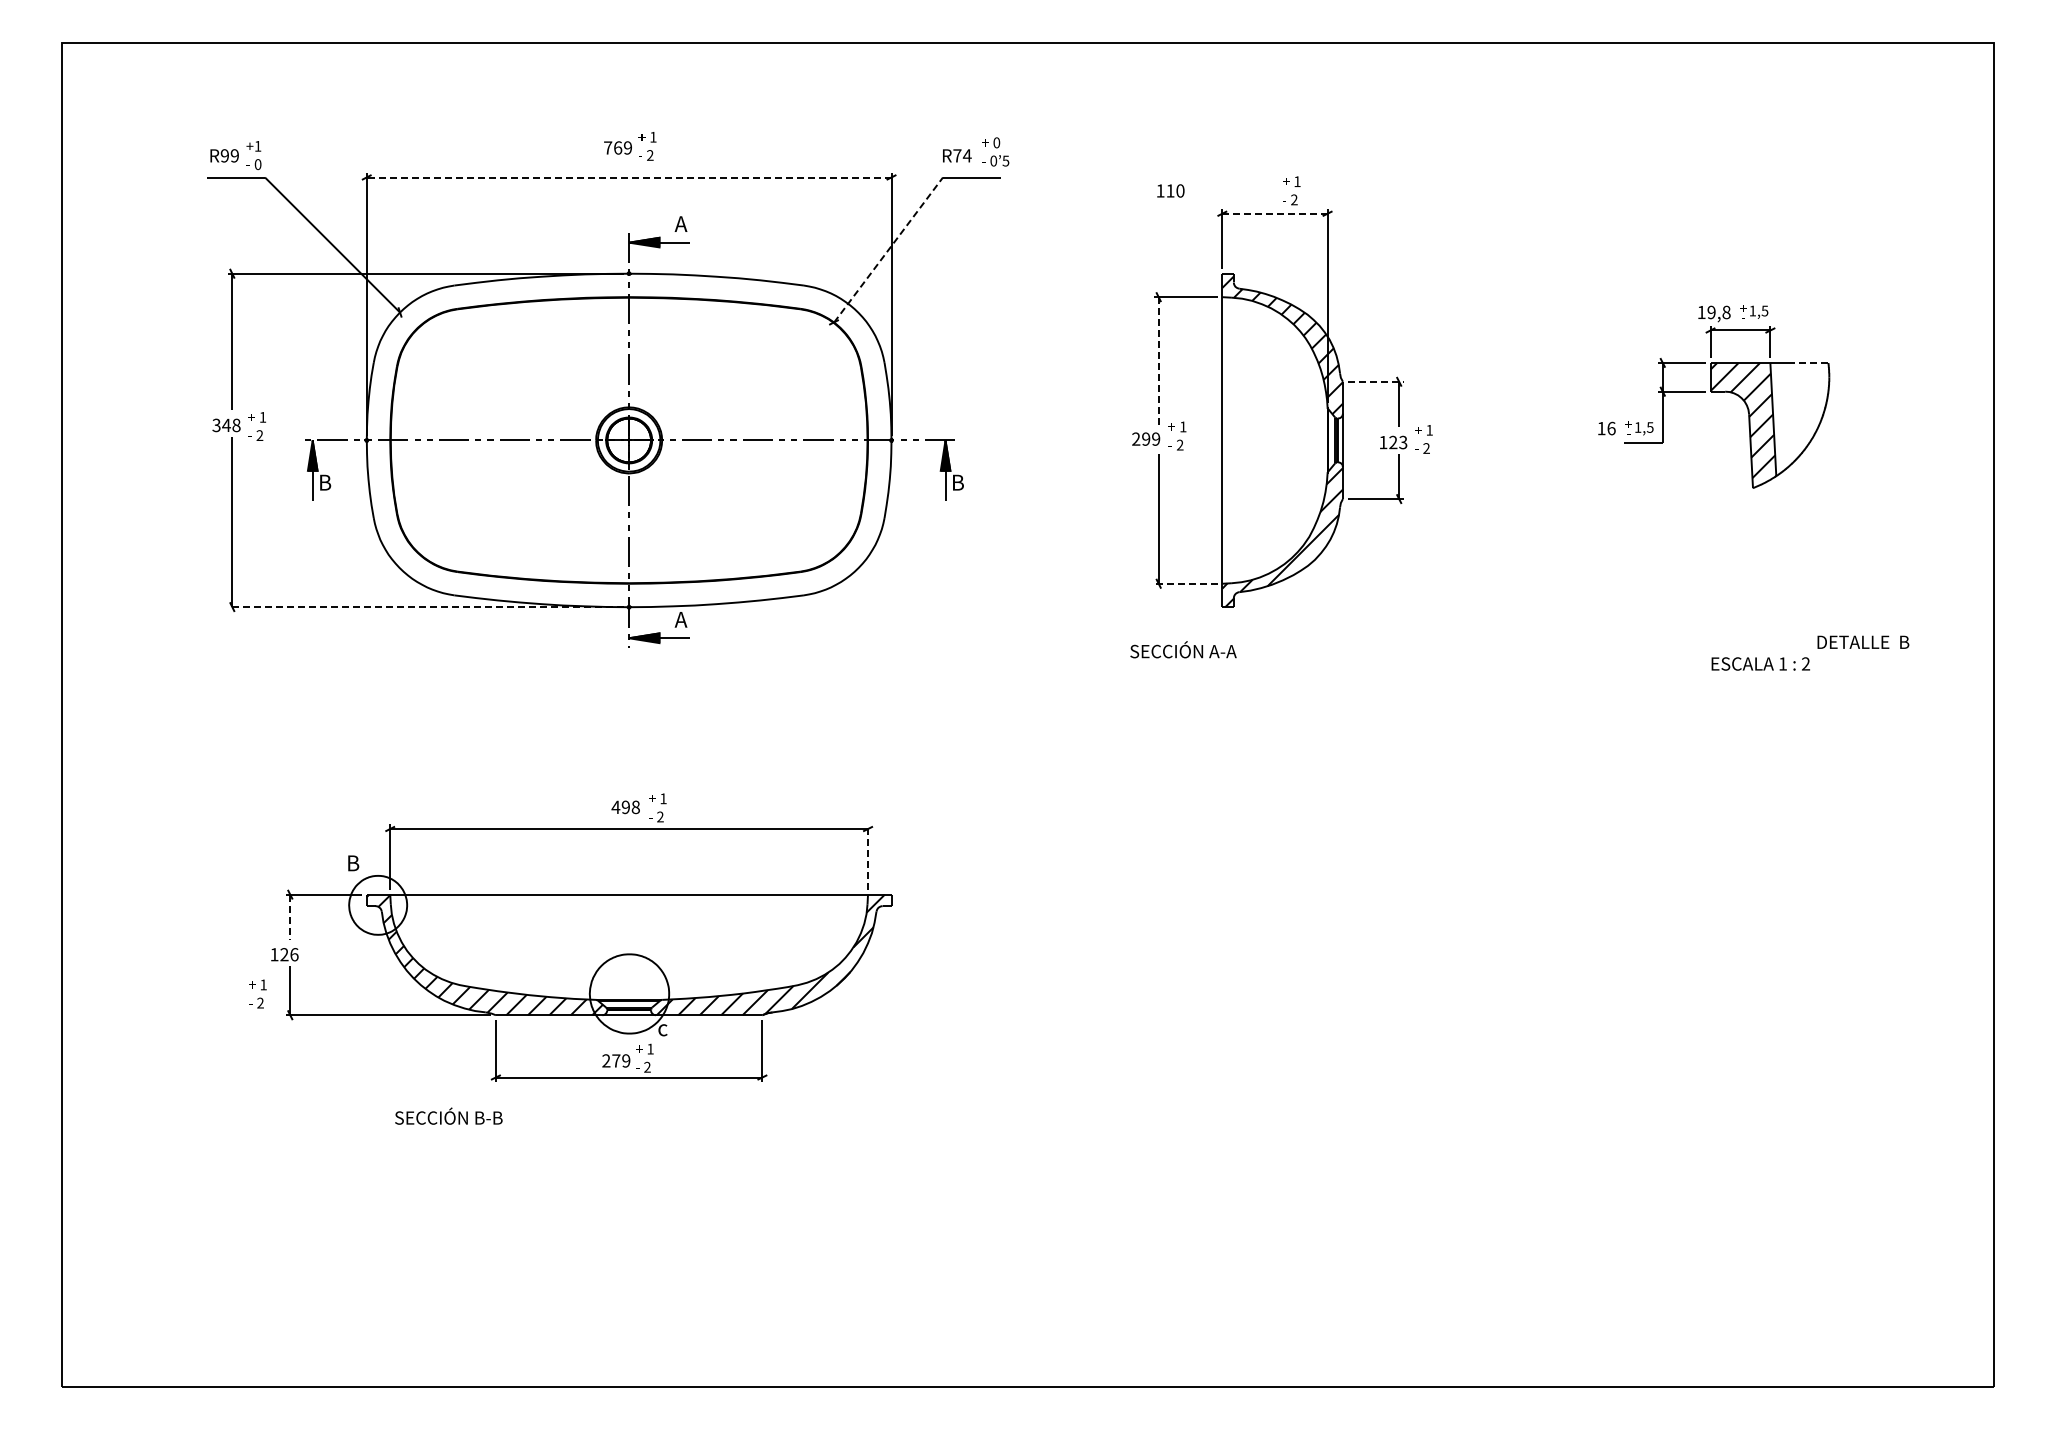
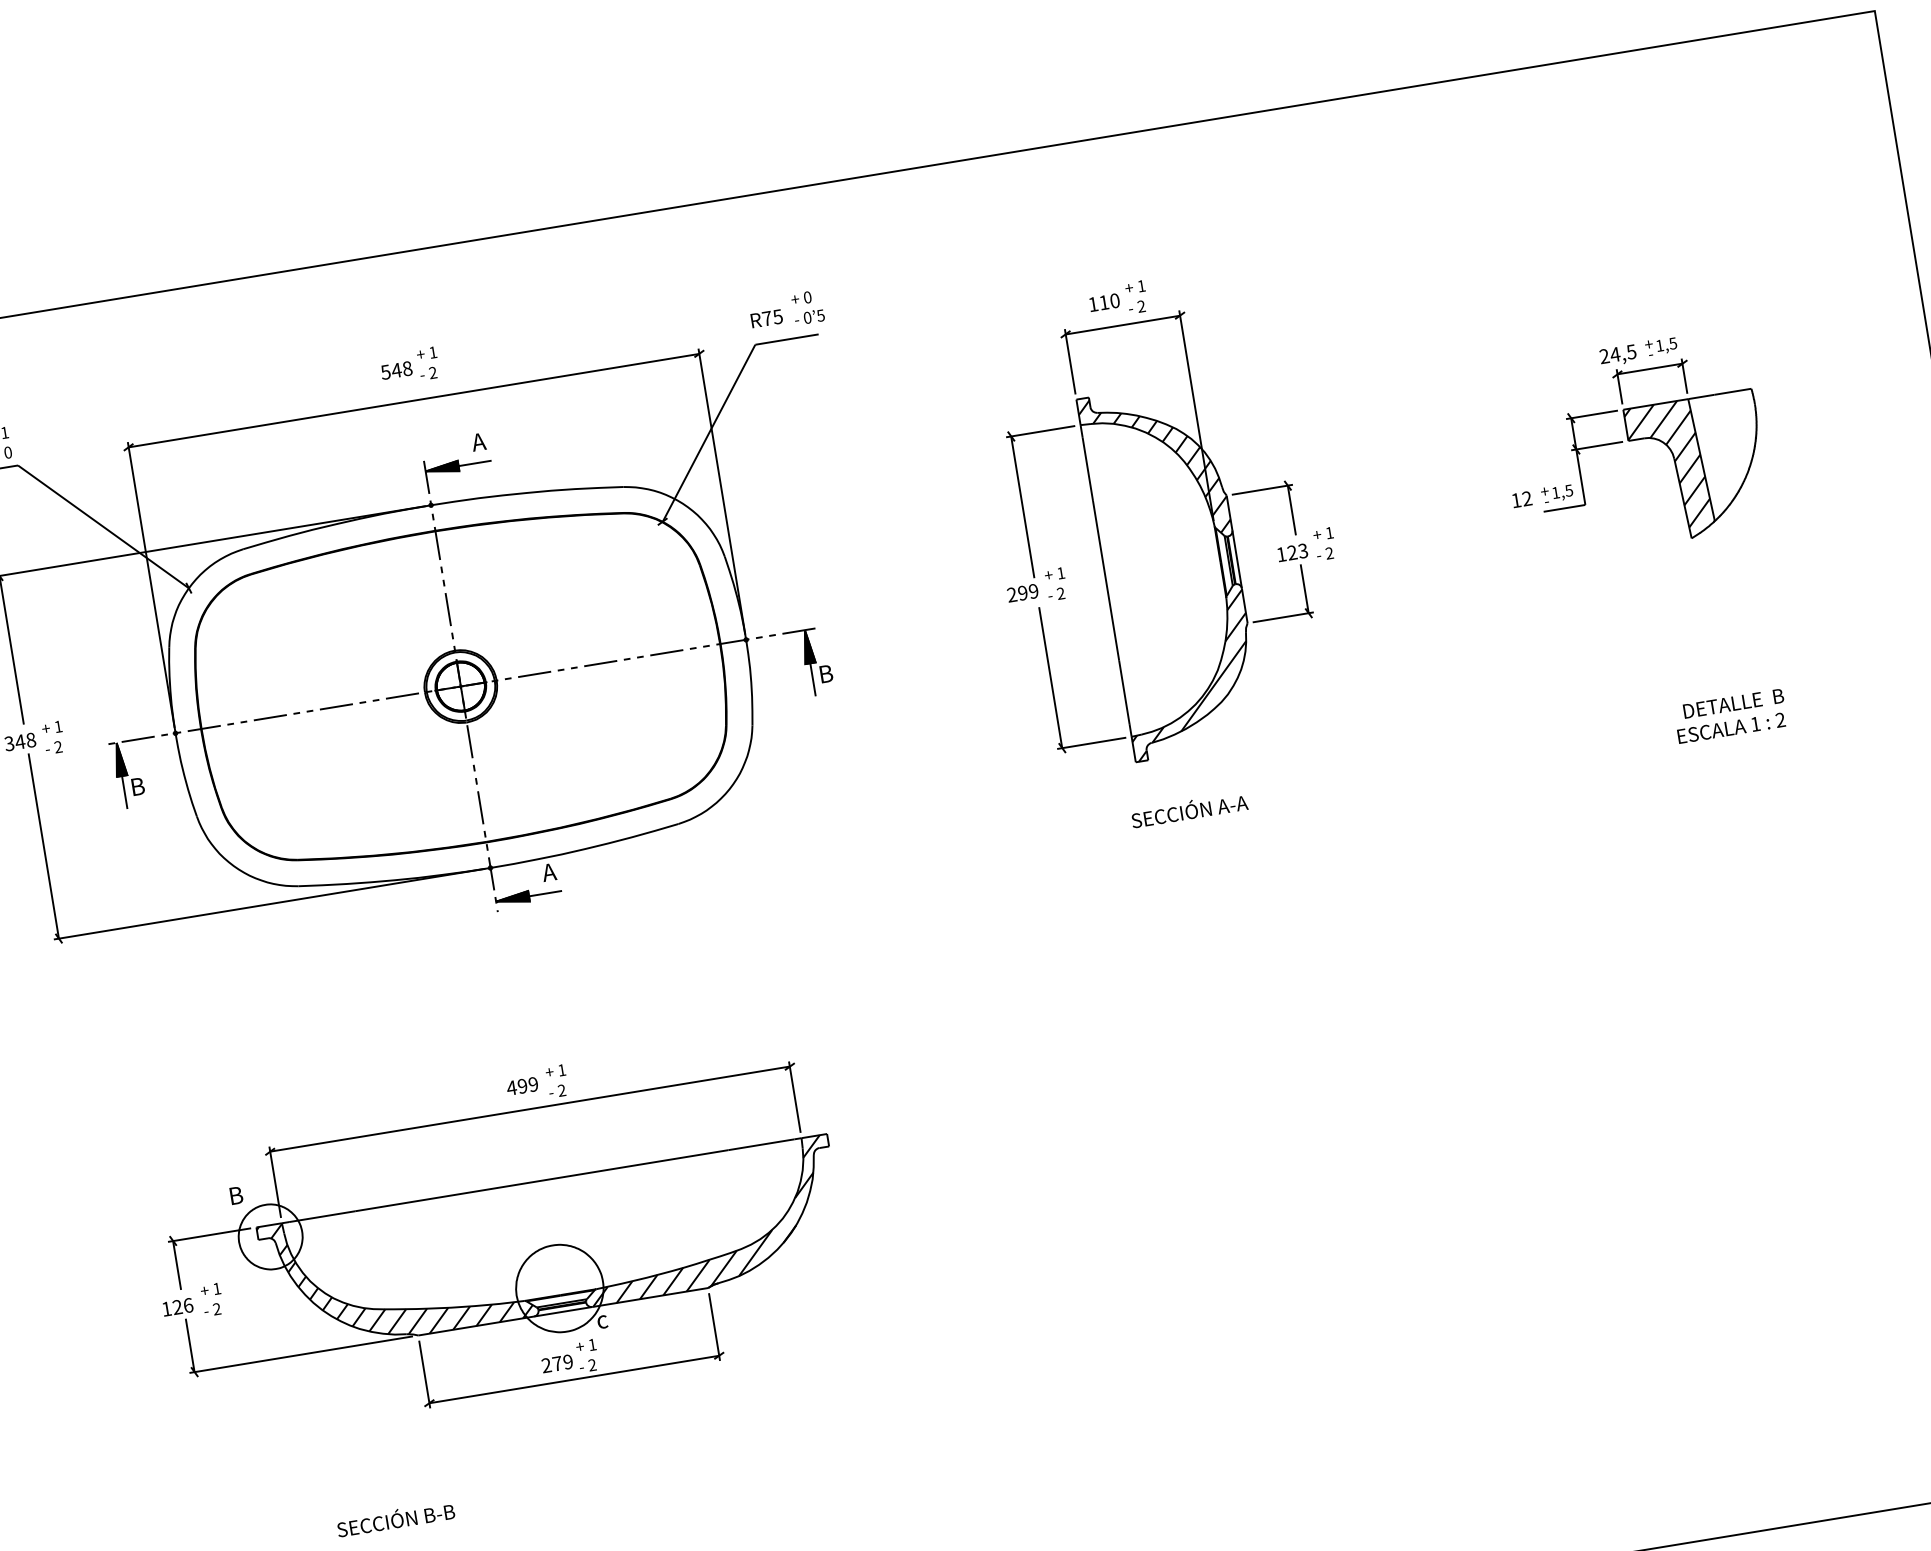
text: (618, 147) -> (397, 369), 769 -> 548
text: (966, 155) -> (777, 316), R74 -> R75
line: (628, 177) -> (413, 400), dashed -> solid
text: (1170, 190) -> (1104, 302), moved
line: (1275, 213) -> (1123, 324), dashed -> solid
line: (888, 250) -> (709, 433), dashed -> solid
text: (1713, 312) -> (1617, 354), 19,8 -> 24,5
line: (1158, 362) -> (1022, 507), dashed -> solid
line: (1810, 362) -> (1731, 391), dashed -> solid
line: (1376, 381) -> (1263, 489), dashed -> solid
text: (1611, 428) -> (1527, 498), 16 -> 12
line: (1185, 583) -> (1091, 743), dashed -> solid
line: (425, 607) -> (269, 904), dashed -> solid
text: (1863, 641) -> (1733, 702), moved
text: (1183, 649) -> (1189, 809), moved
text: (635, 807) -> (533, 1084), 498 -> 499
line: (868, 857) -> (795, 1097), dashed -> solid
line: (290, 917) -> (177, 1265), dashed -> solid
text: (257, 993) -> (212, 1299), moved
text: (448, 1115) -> (395, 1518), moved

